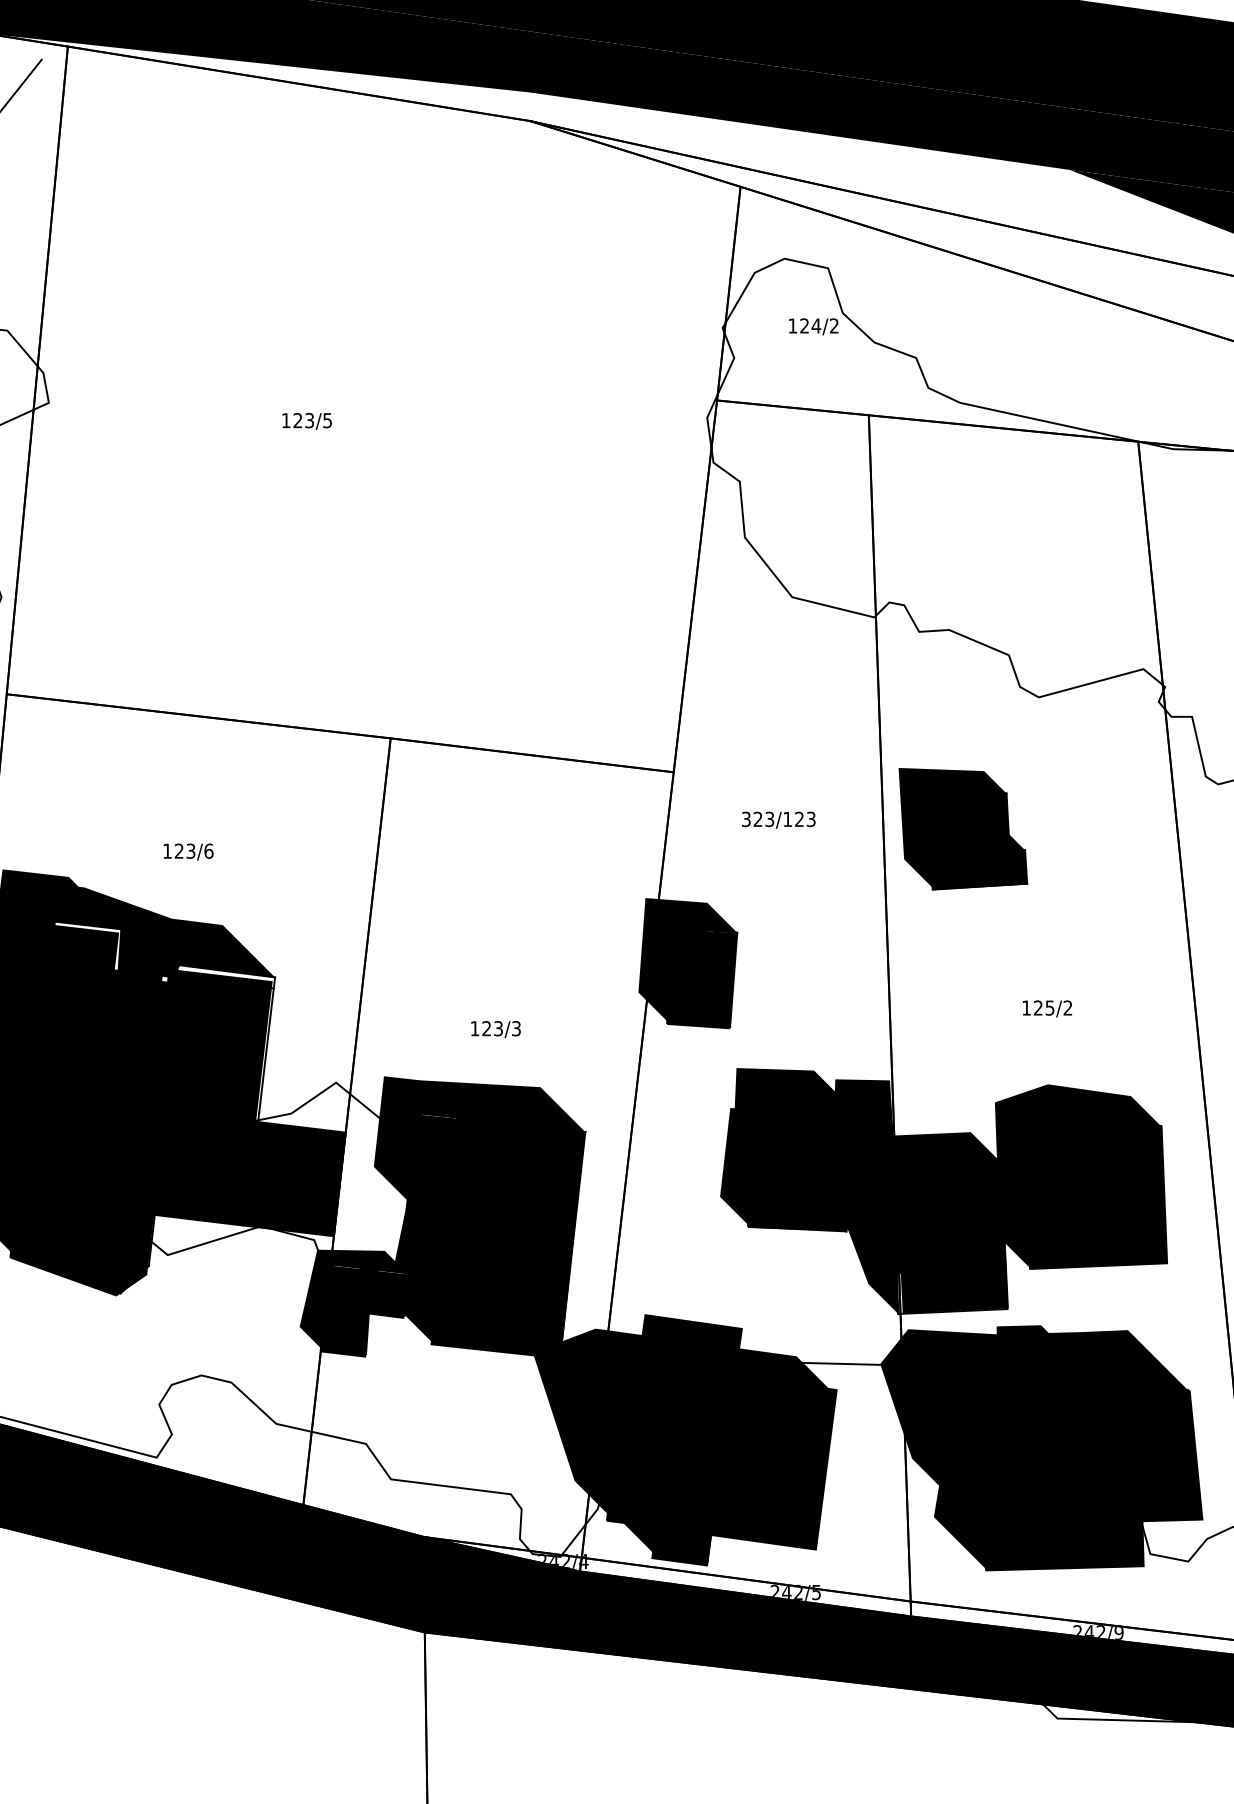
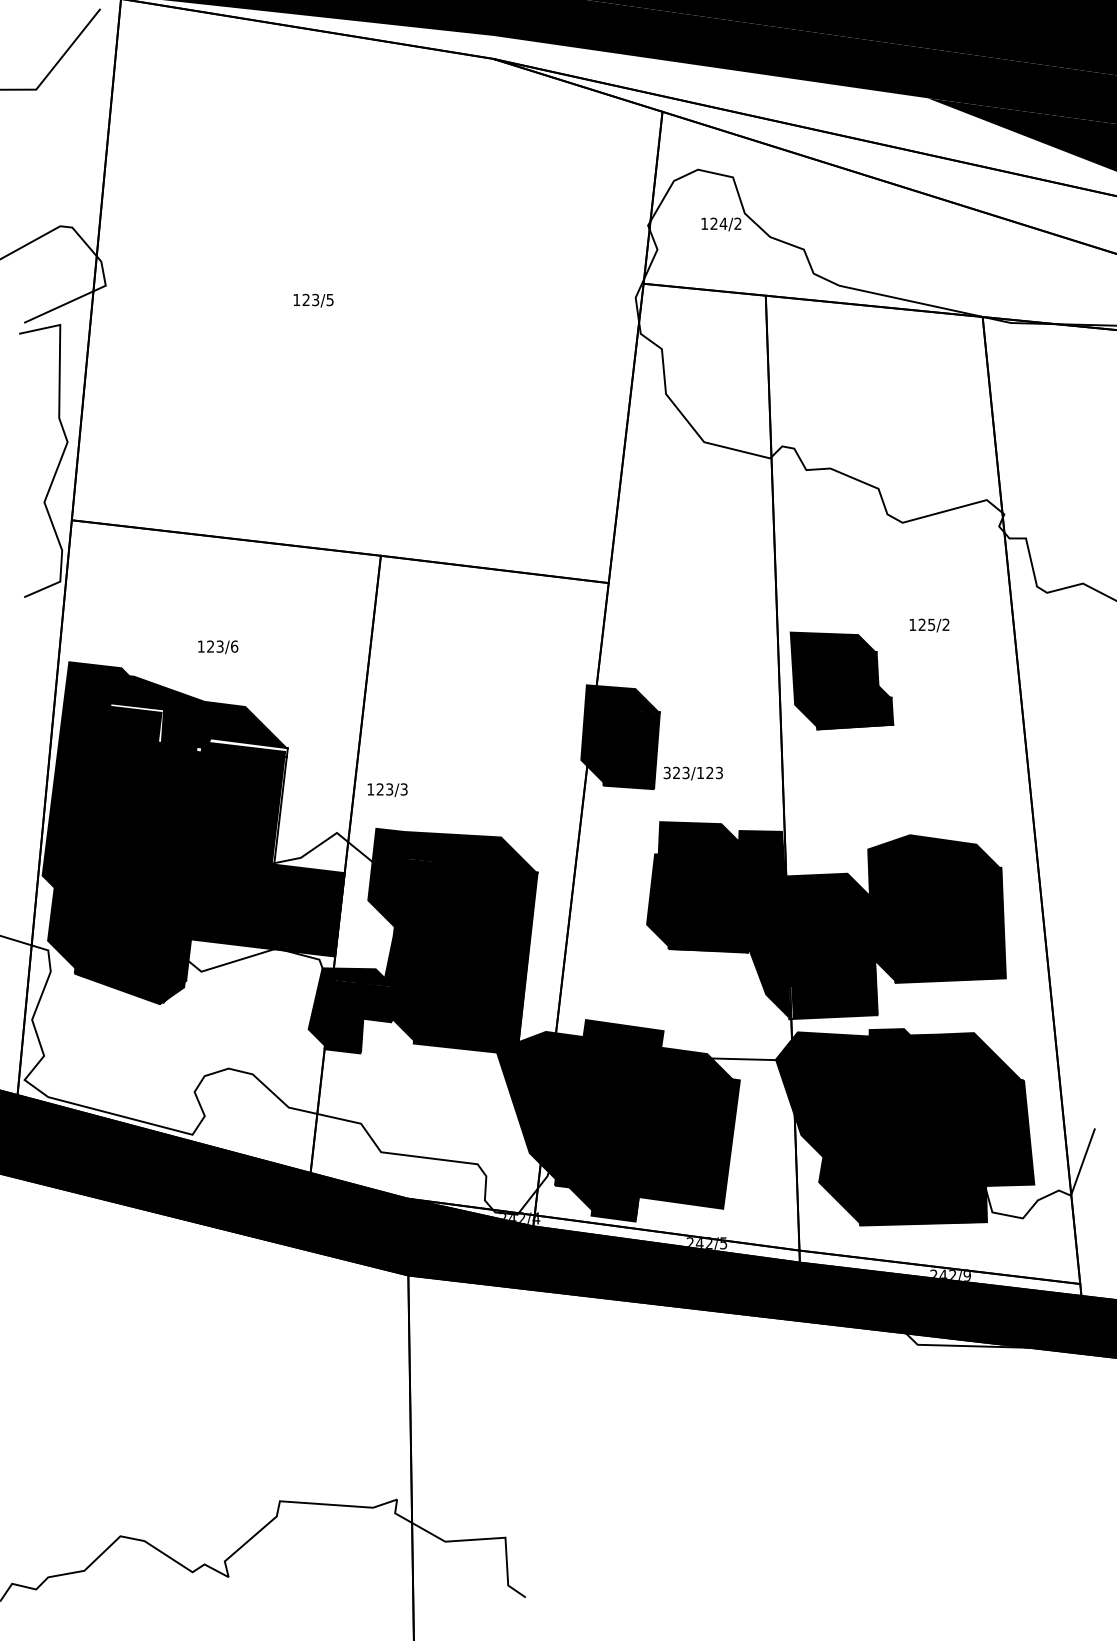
text: (777, 820) -> (692, 773), moved
part: (962, 828) -> (841, 680), moved
text: (1047, 1008) -> (929, 625), moved
text: (495, 1028) -> (387, 789), moved

